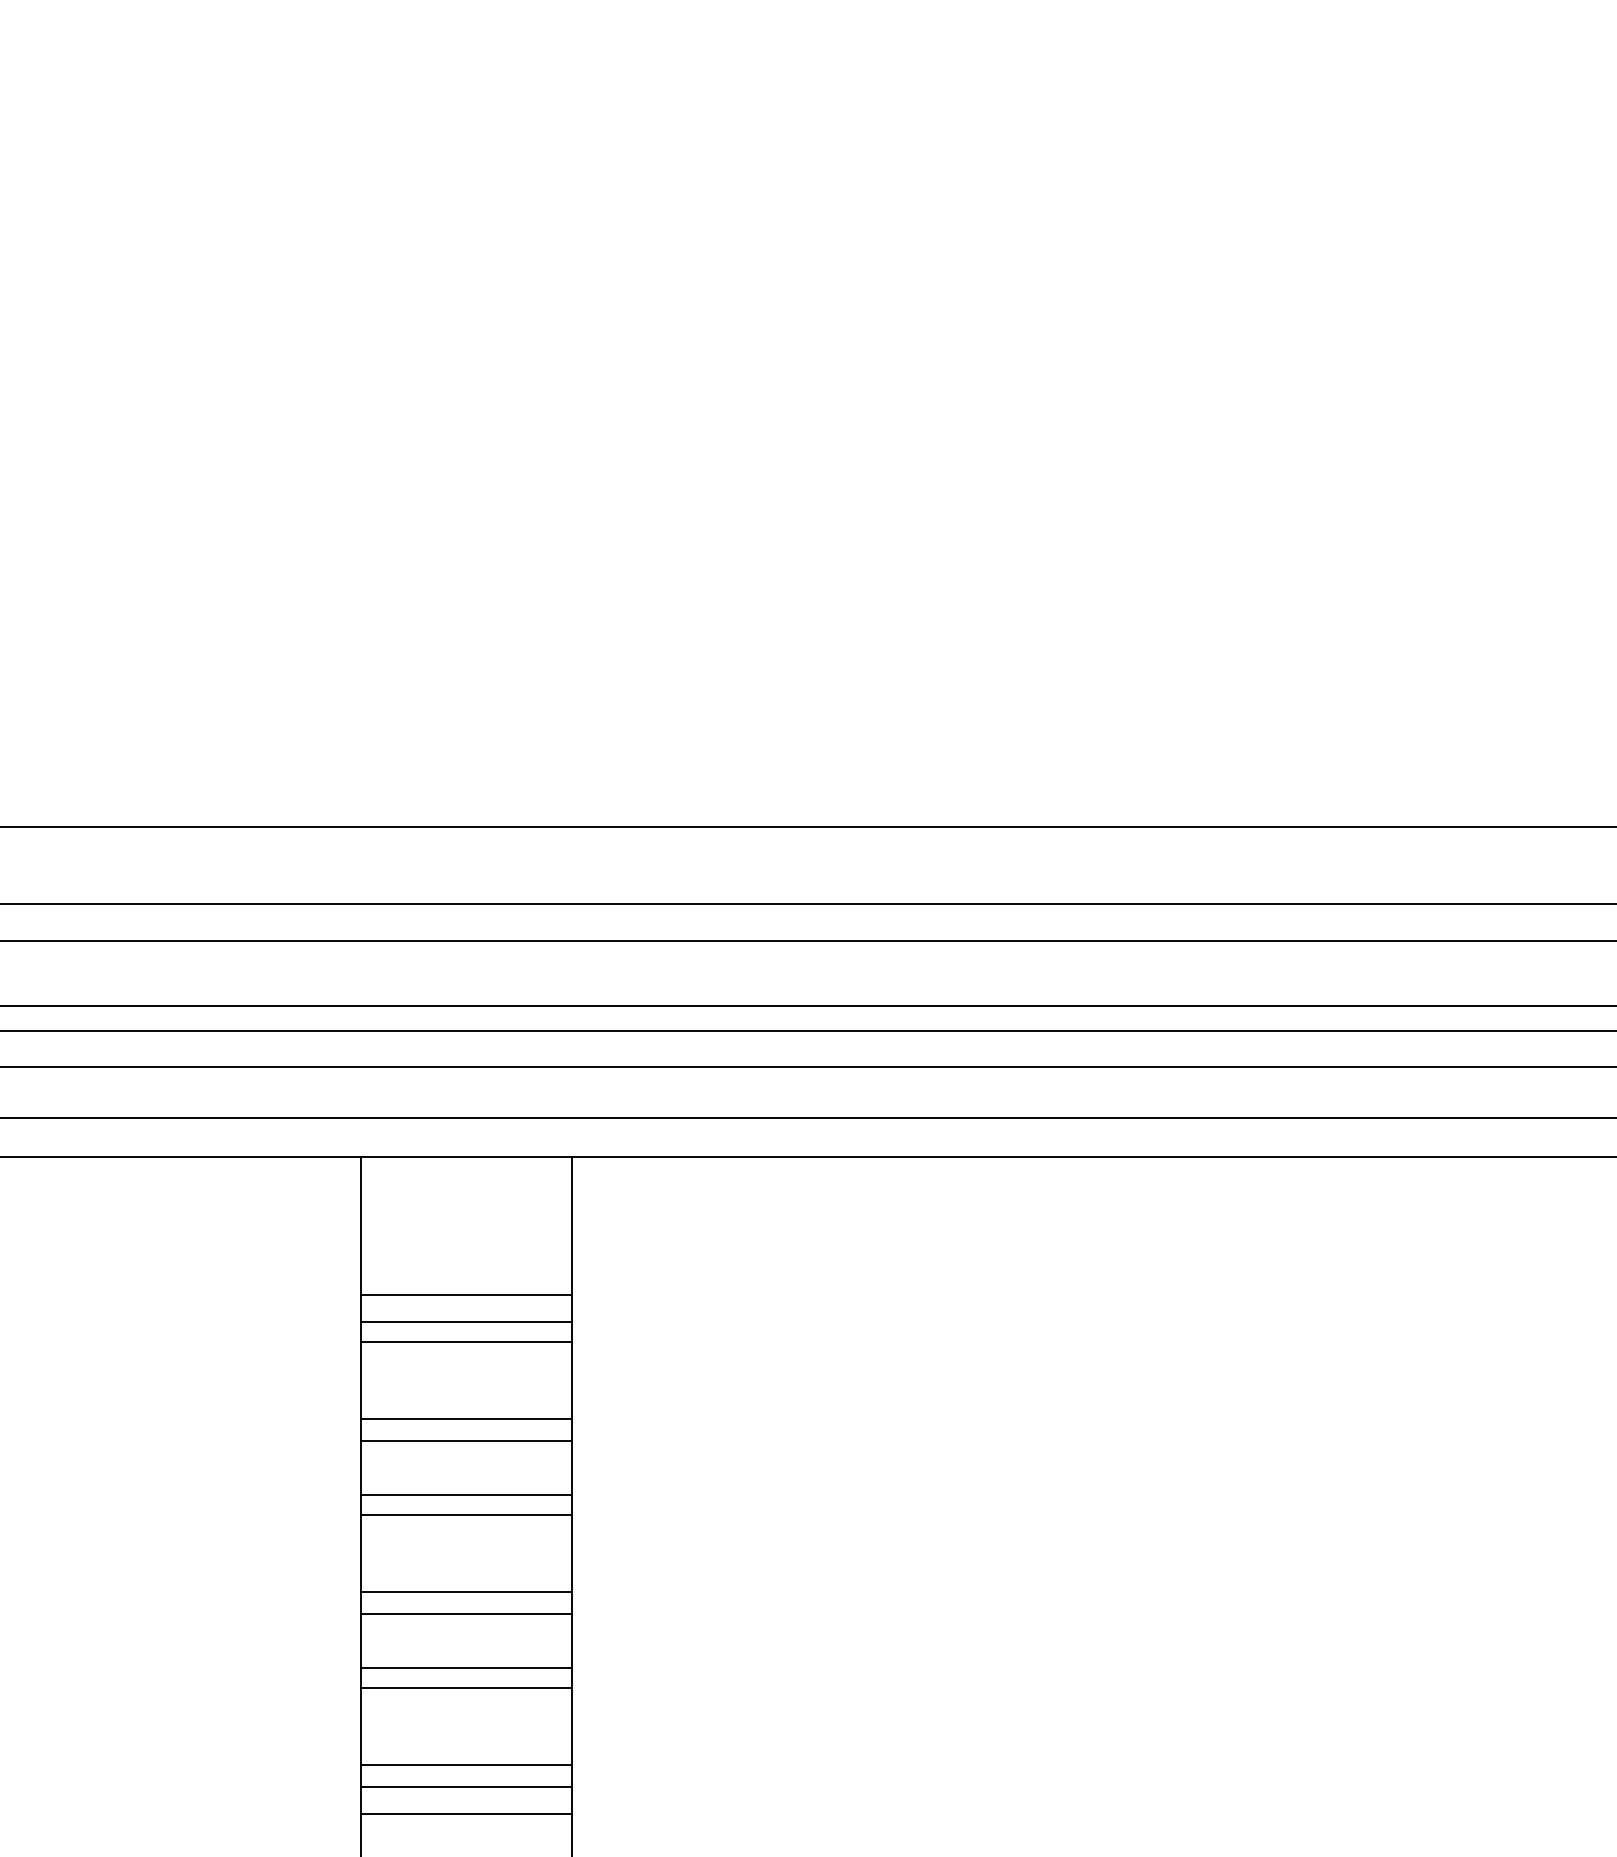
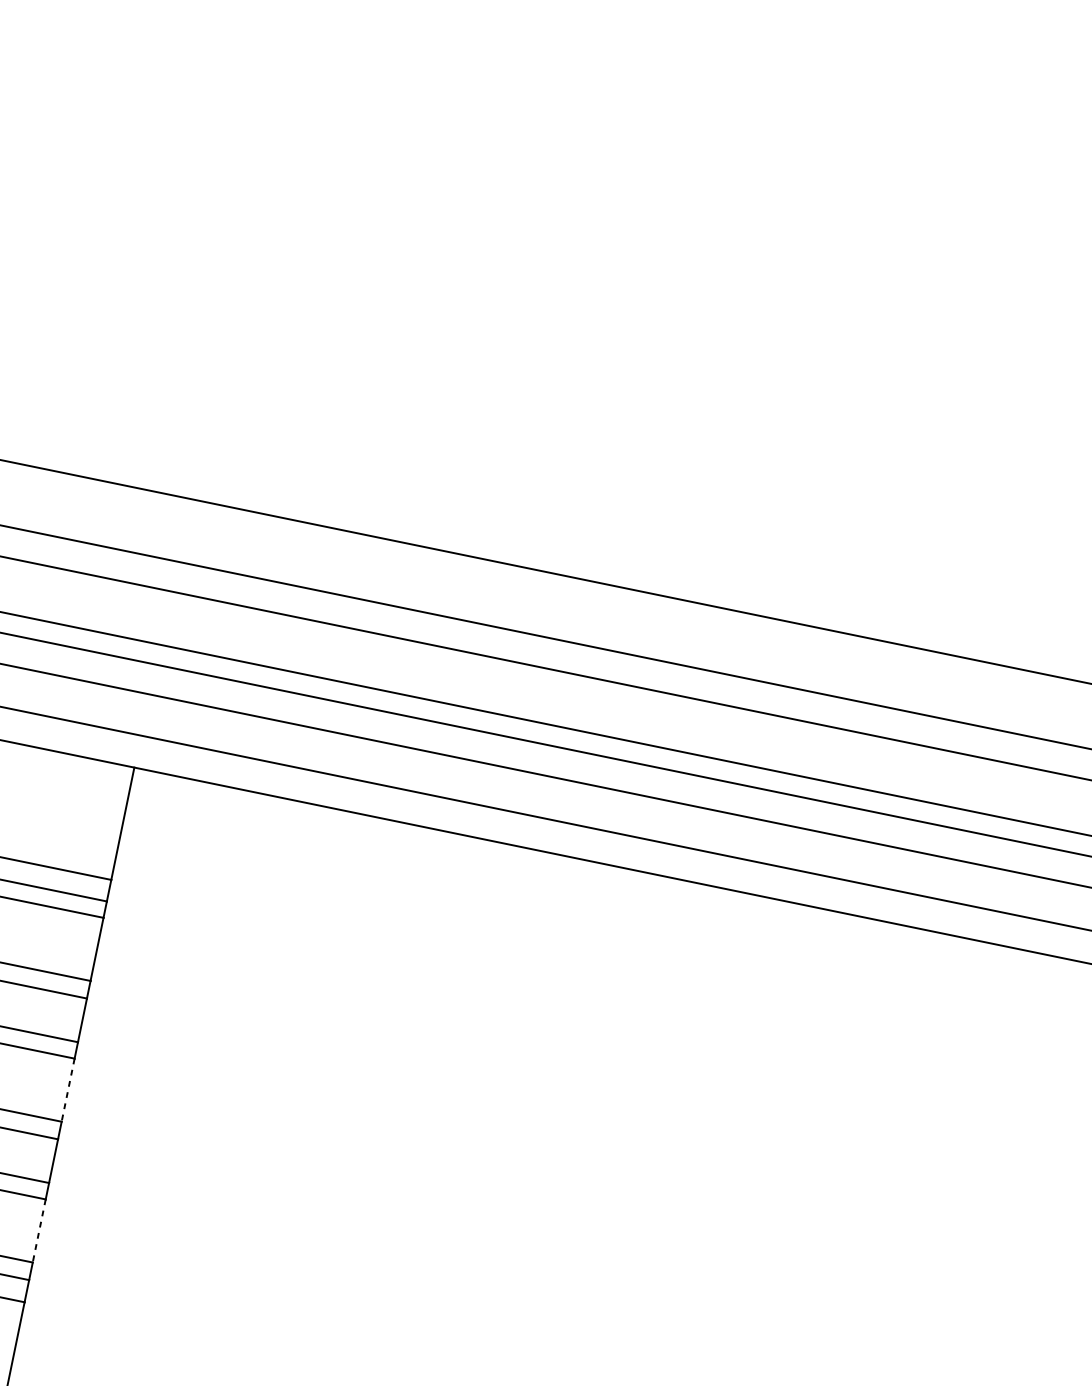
line: (571, 1553) -> (67, 1090), solid -> dashed
line: (571, 1726) -> (38, 1230), solid -> dashed

